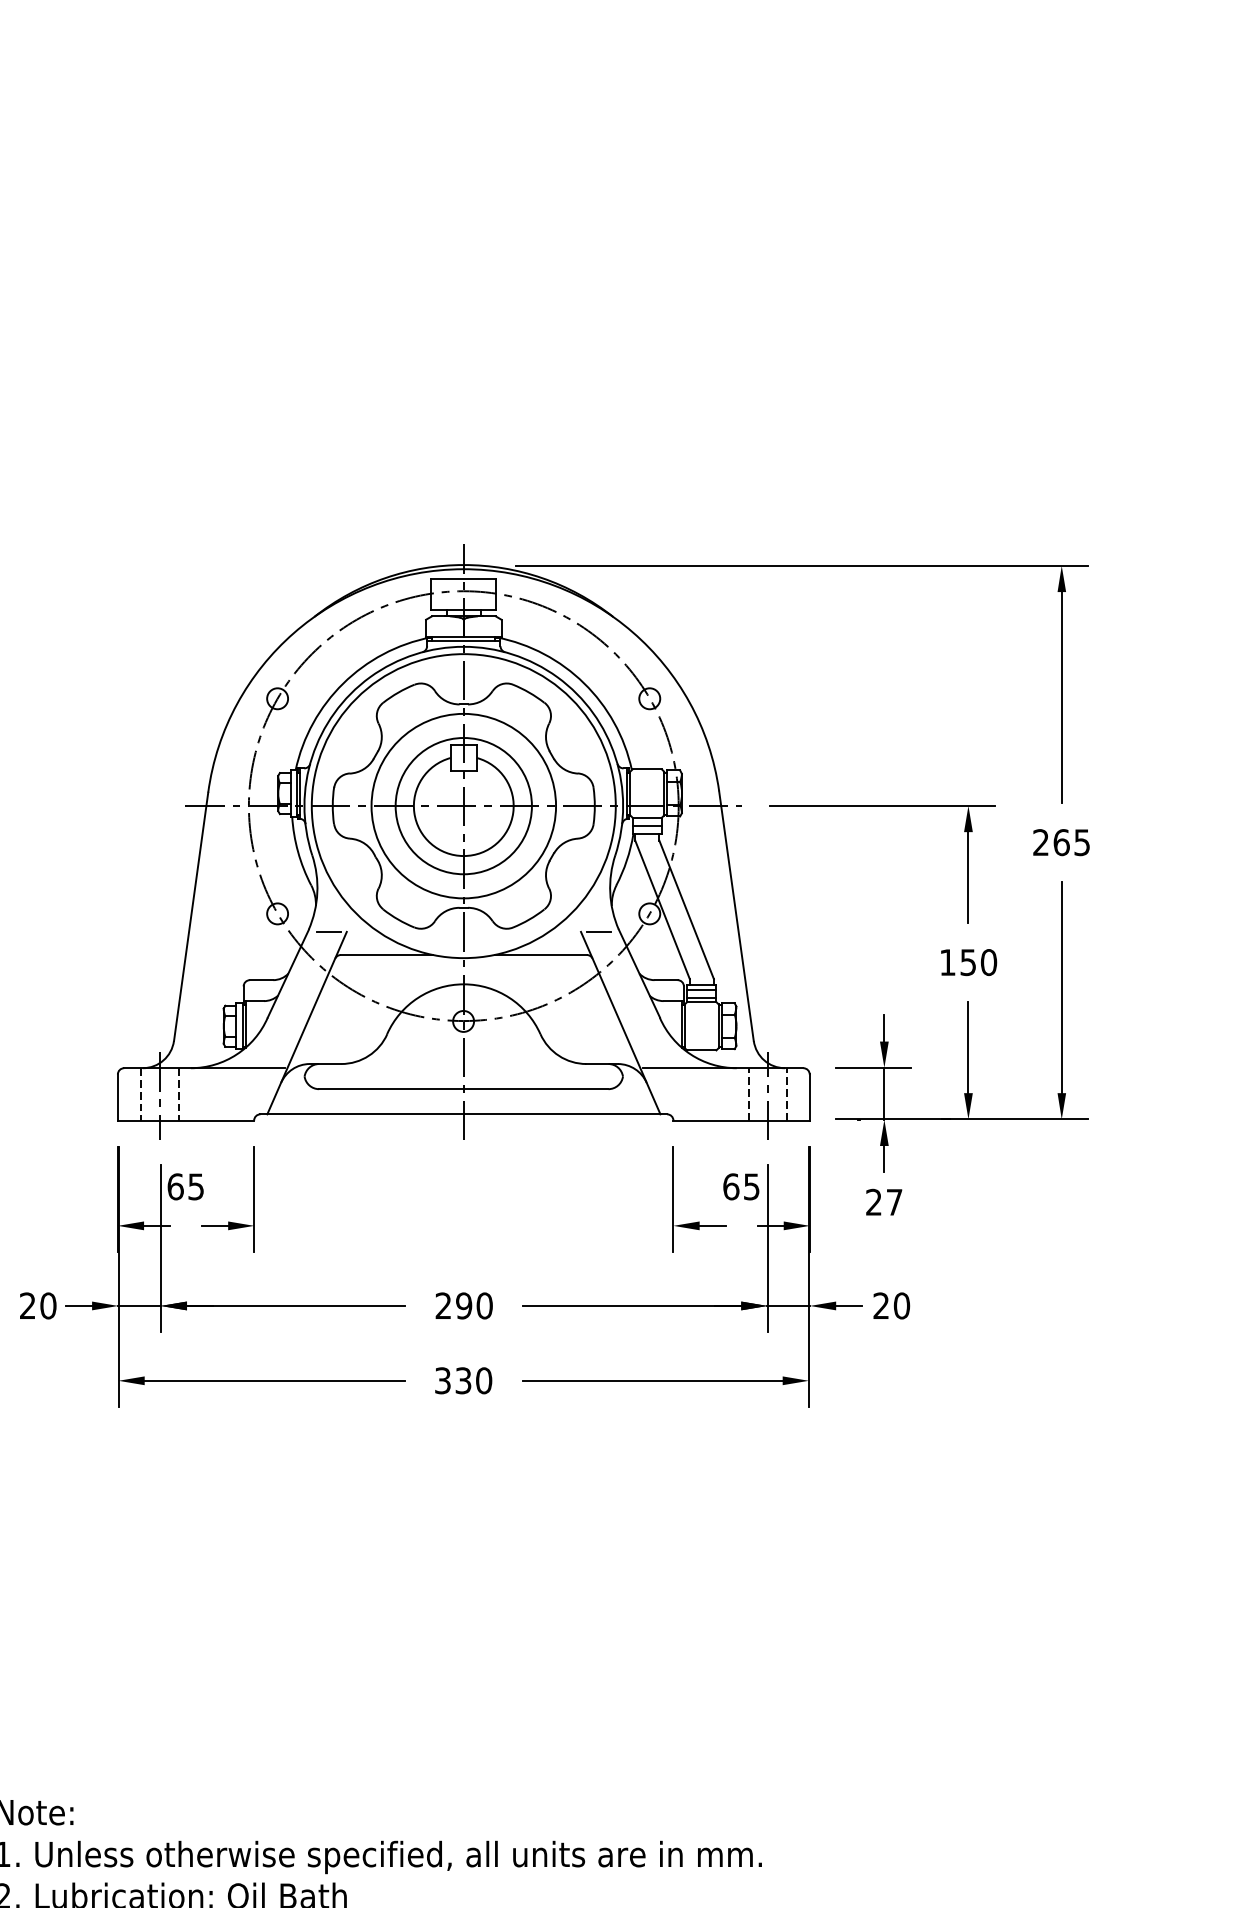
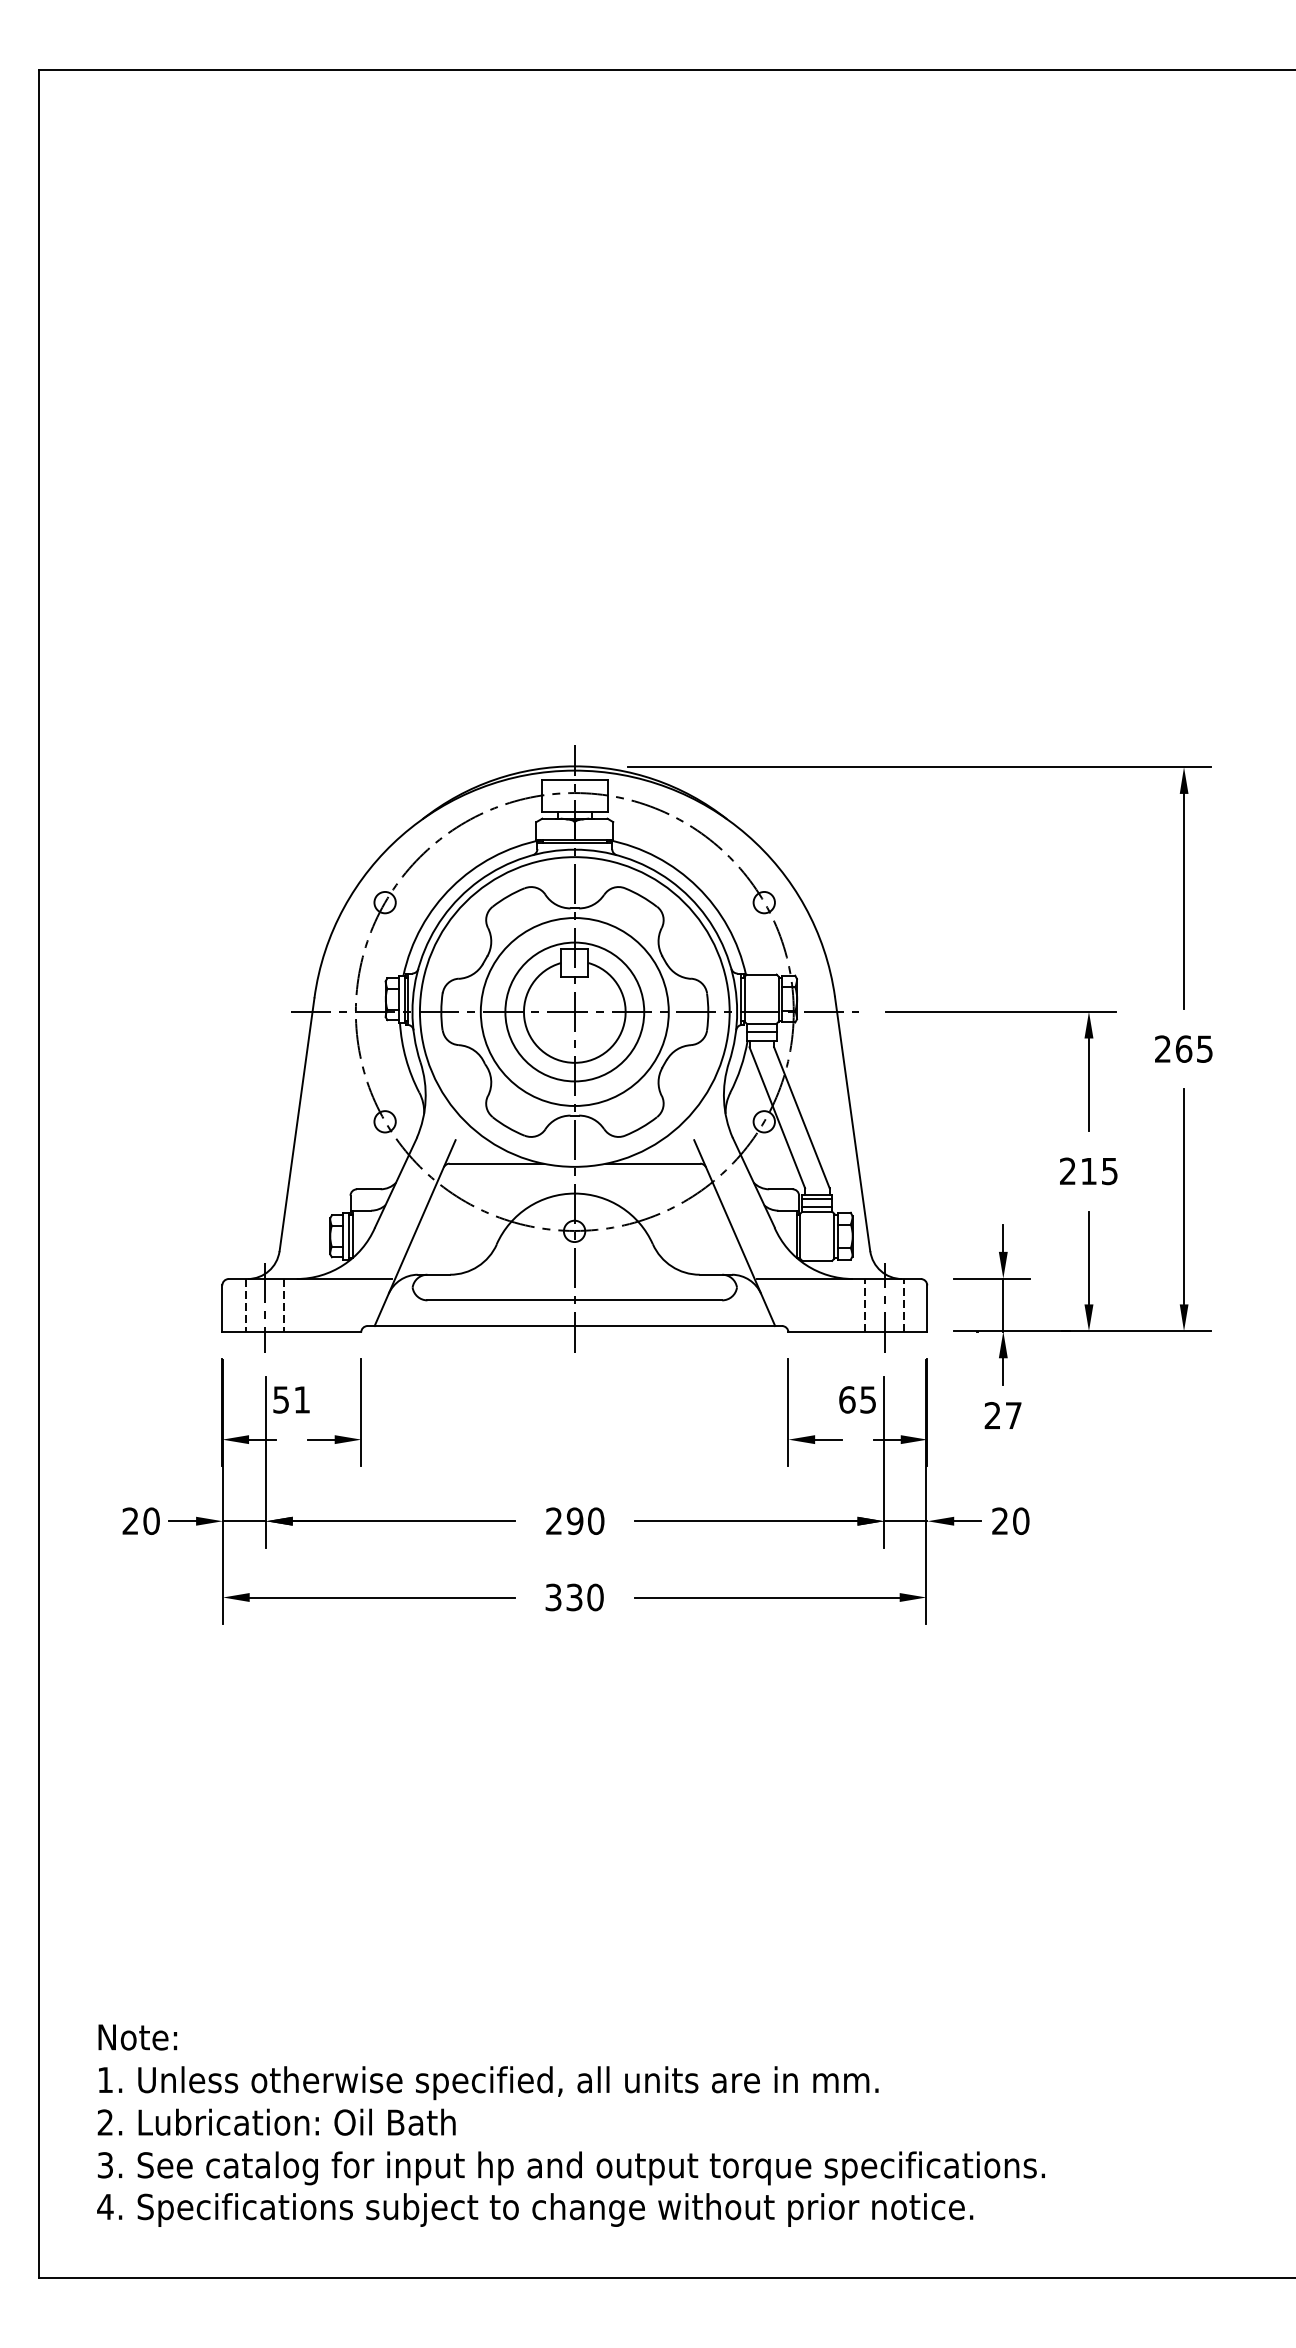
line: (329, 932) -> (437, 1140), removed
line: (598, 932) -> (712, 1140), removed
text: (968, 962) -> (1089, 1171), 150 -> 215
text: (185, 1186) -> (291, 1399), 65 -> 51

